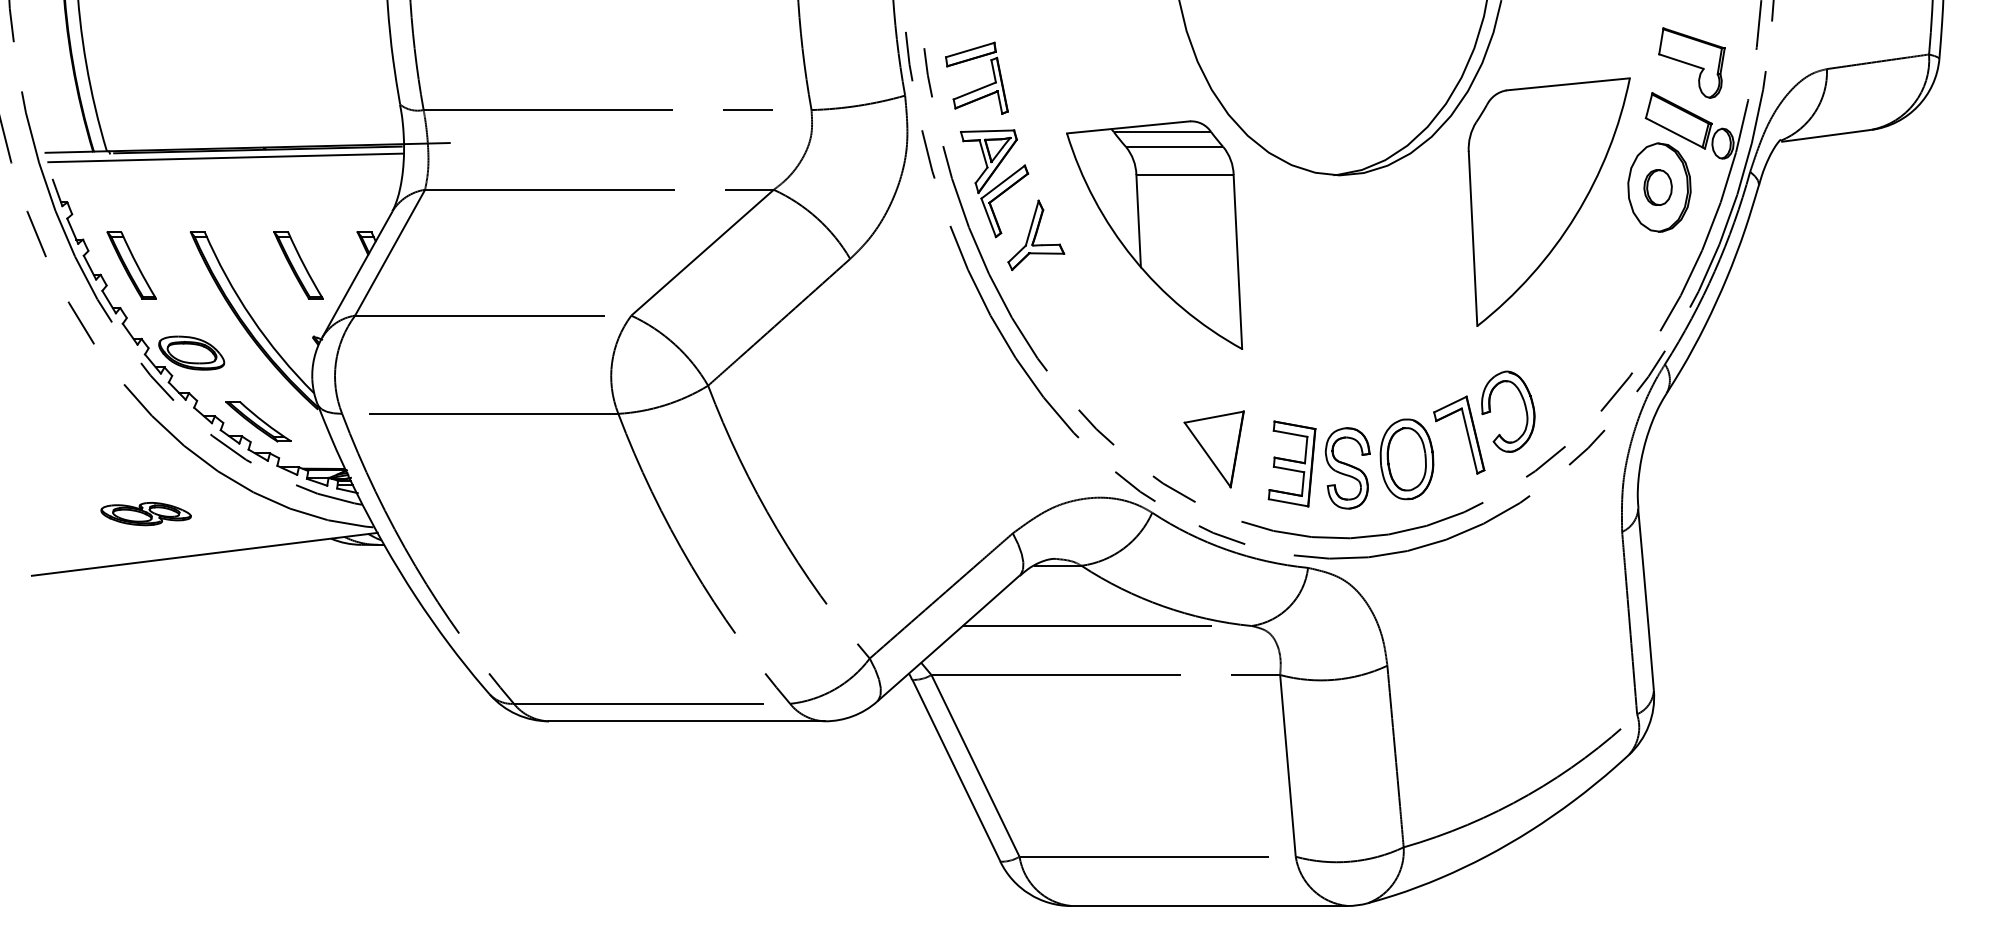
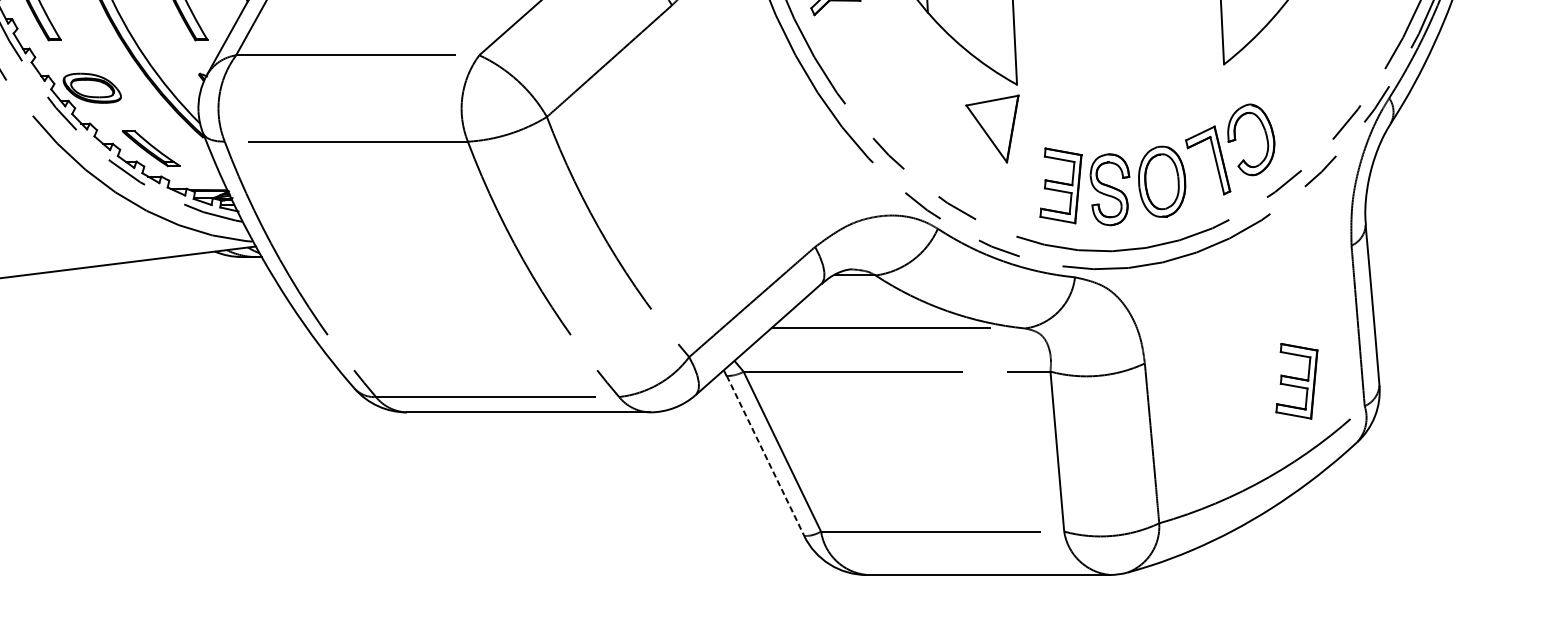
part: (1213, 449) -> (991, 129), moved
part: (145, 514) -> (51, 230), removed
part: (1559, 685) -> (1296, 380), added
line: (956, 771) -> (765, 456), solid -> dashed

